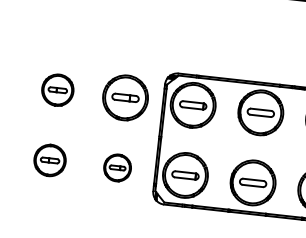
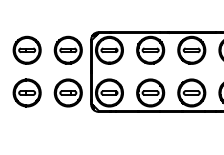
part: (56, 88) -> (26, 49), size x1.43
part: (49, 159) -> (26, 92), size x1.43
part: (116, 167) -> (67, 92), size x1.67

